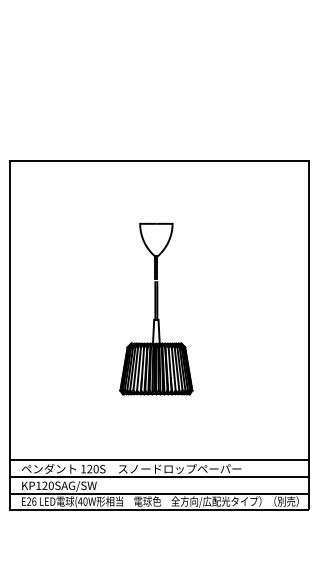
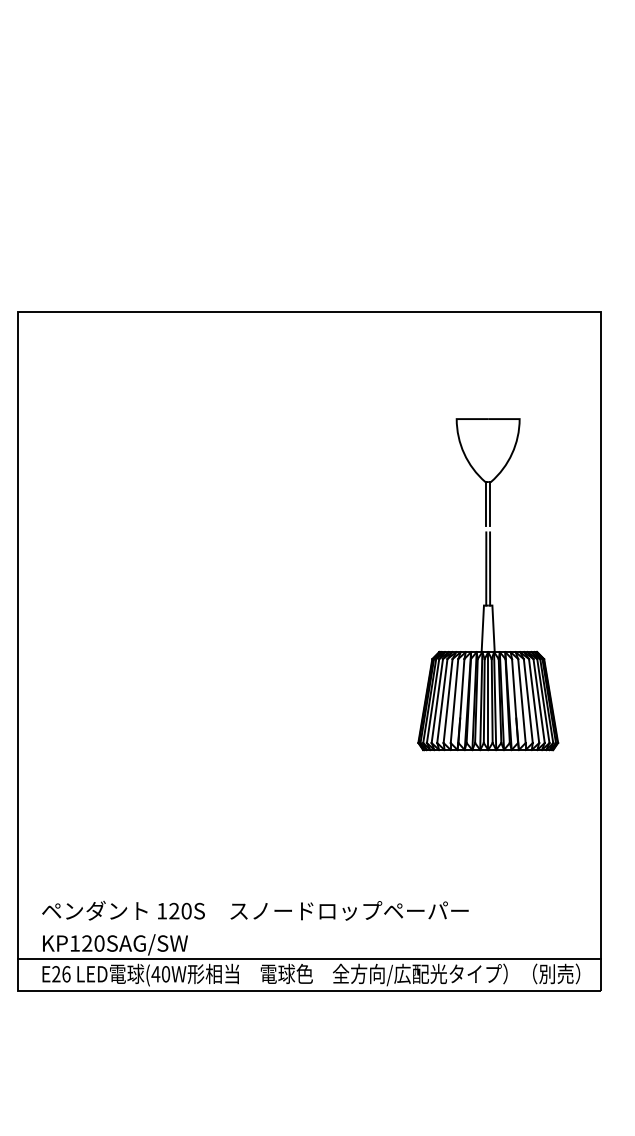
part: (156, 309) -> (488, 585), moved
line: (159, 460) -> (309, 894), removed
line: (159, 477) -> (309, 927), removed

